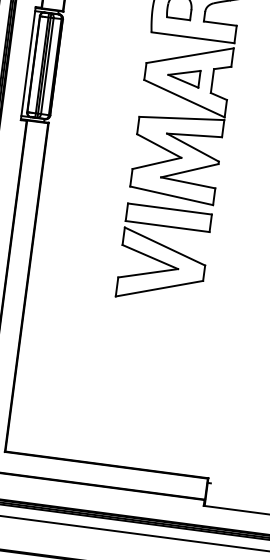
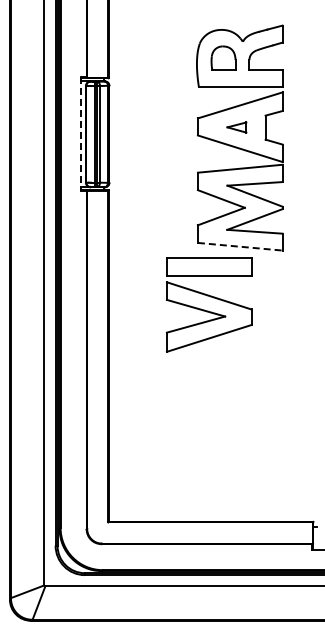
line: (27, 63) -> (80, 134), solid -> dashed
part: (183, 77) -> (236, 127), size x0.6
line: (172, 195) -> (240, 246), solid -> dashed
part: (163, 254) -> (208, 304), moved

